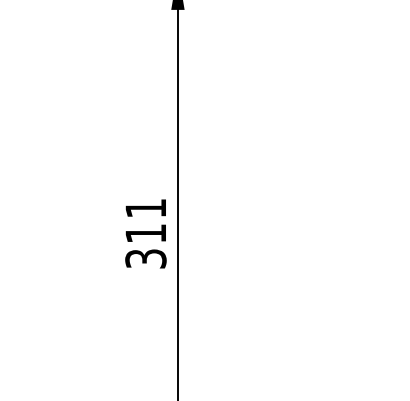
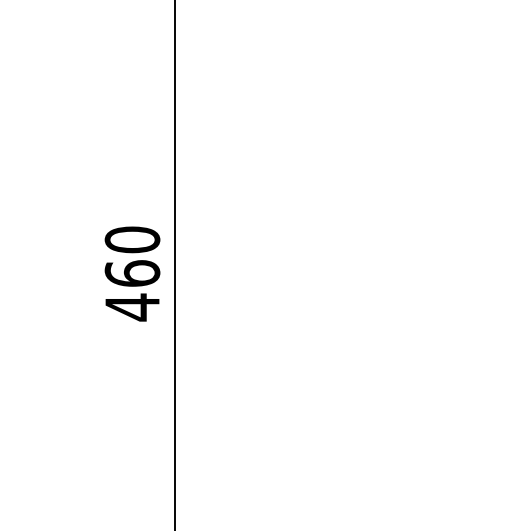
text: (145, 233) -> (131, 273), 311 -> 460

